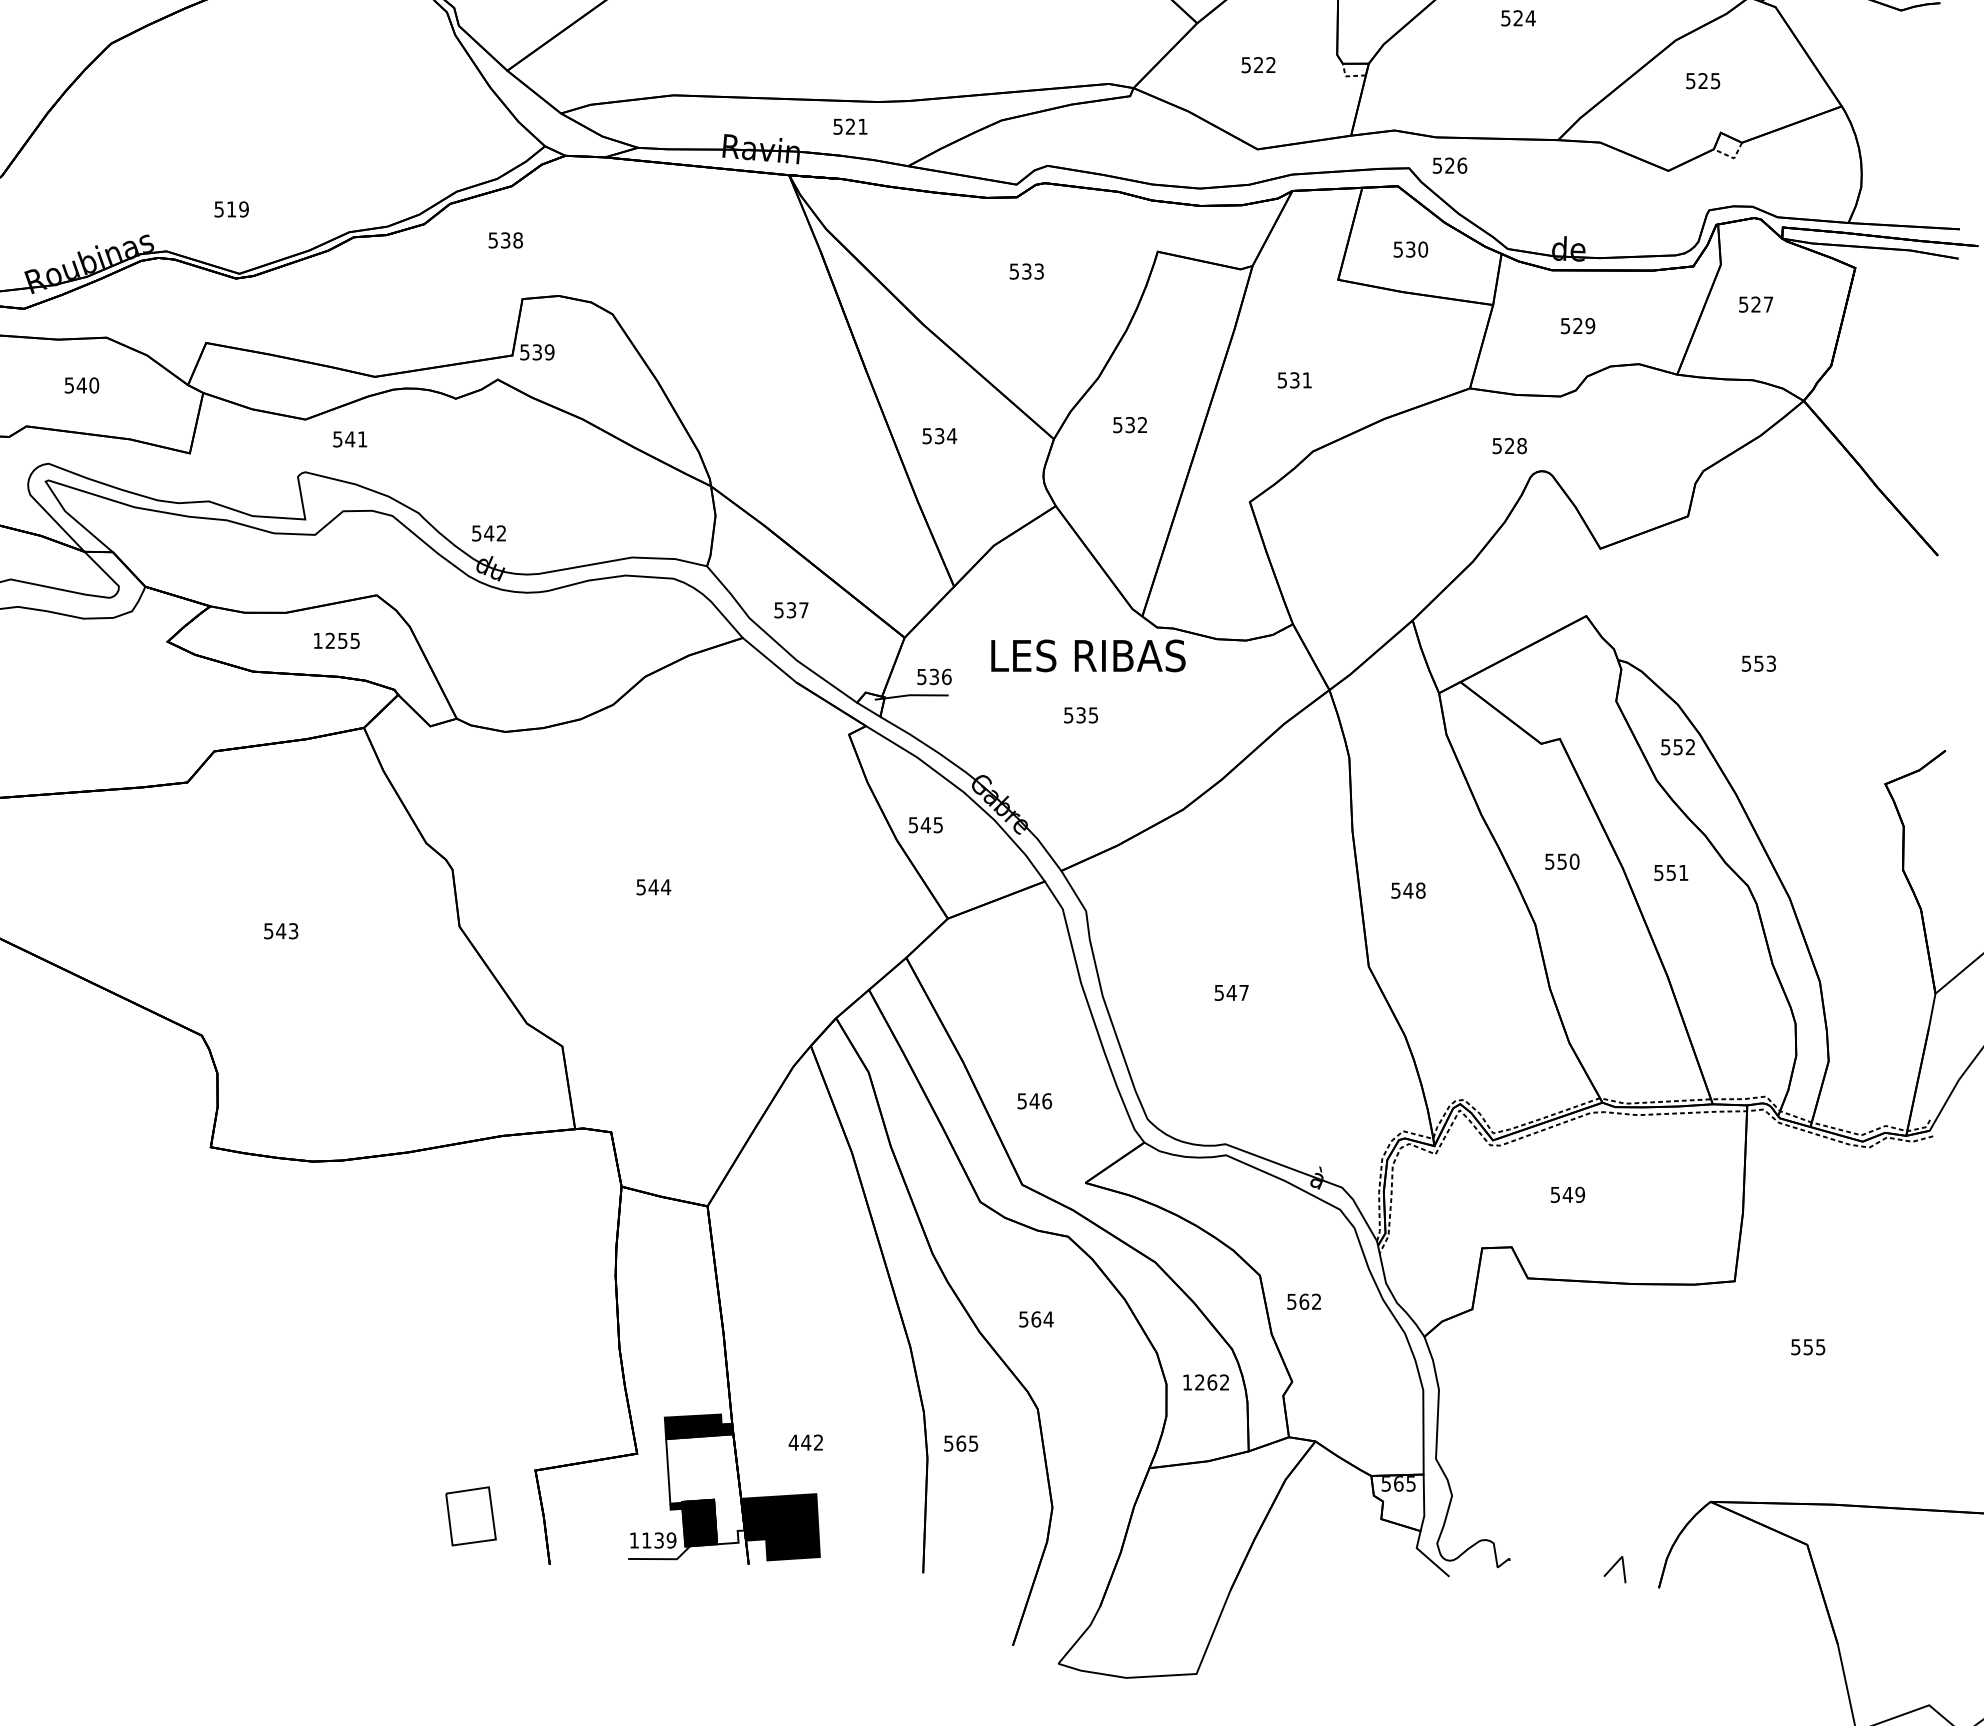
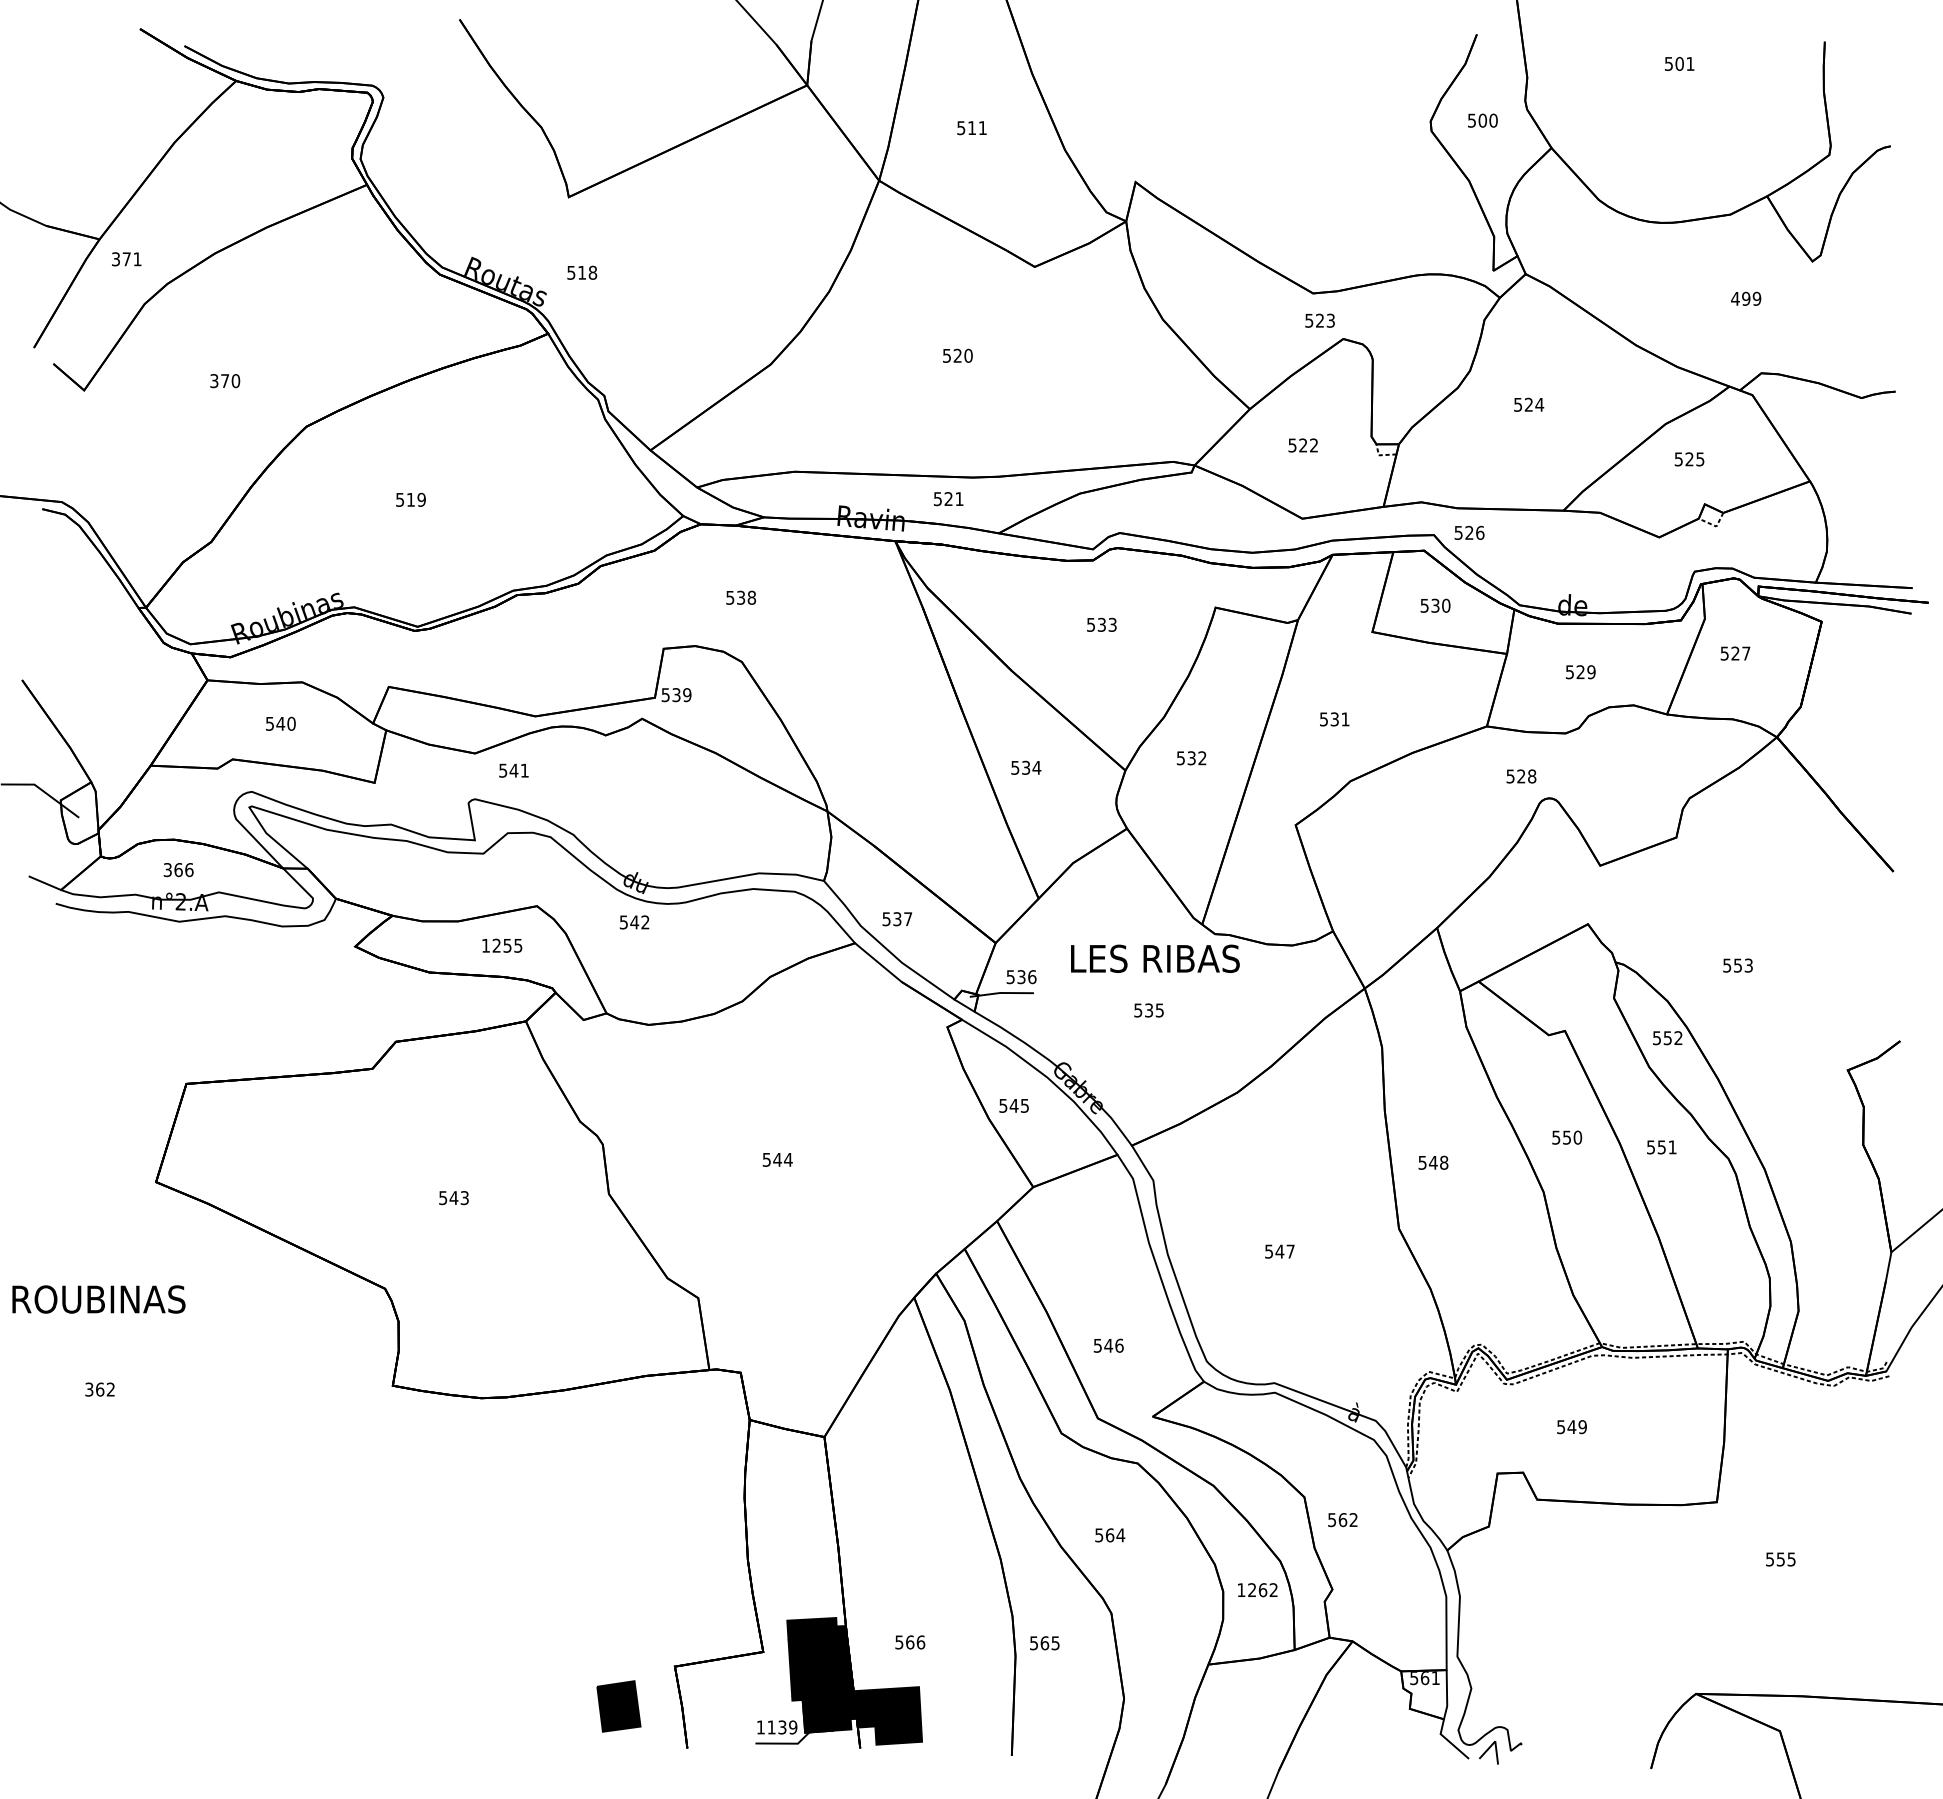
text: (231, 208) -> (410, 499), moved
text: (505, 240) -> (740, 597), moved
text: (488, 533) -> (634, 922), moved
text: (805, 1442) -> (909, 1642), 442 -> 566
text: (1410, 1484) -> (1435, 1678), 565 -> 561
fill: (705, 1488) -> (822, 1682), added
fill: (470, 1516) -> (618, 1706), added
line: (1613, 1568) -> (1487, 1751), moved

